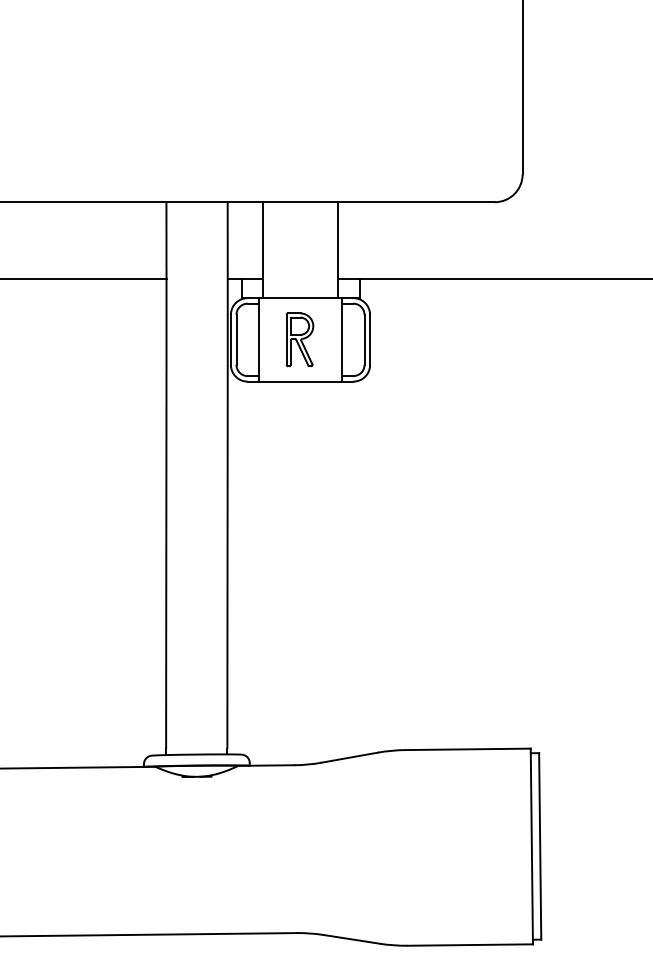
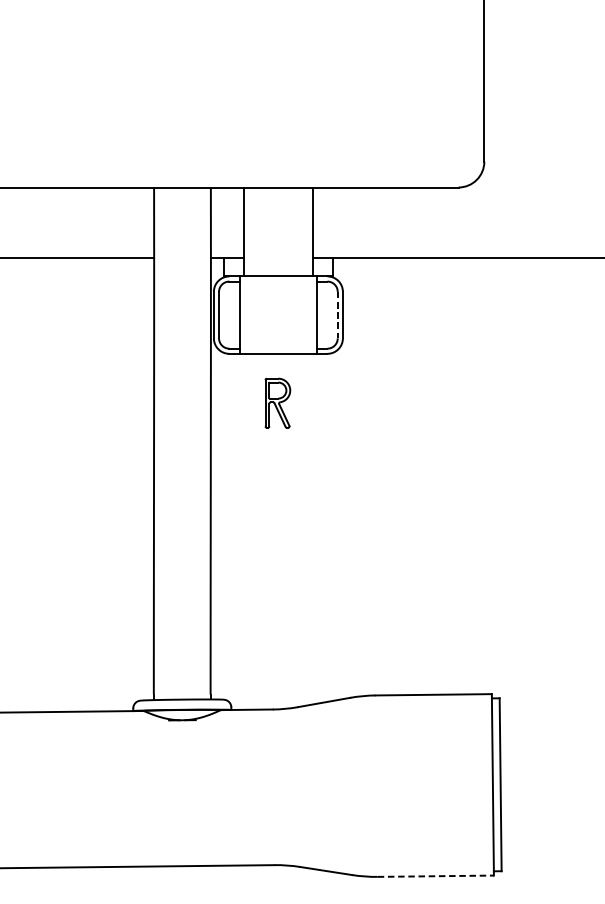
part: (299, 339) -> (277, 402), moved
line: (364, 340) -> (337, 315), solid -> dashed
line: (470, 945) -> (436, 876), solid -> dashed

